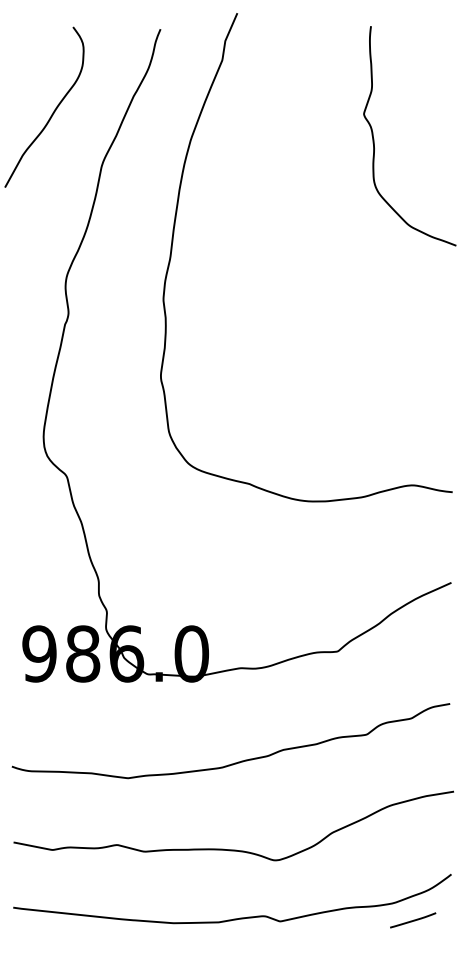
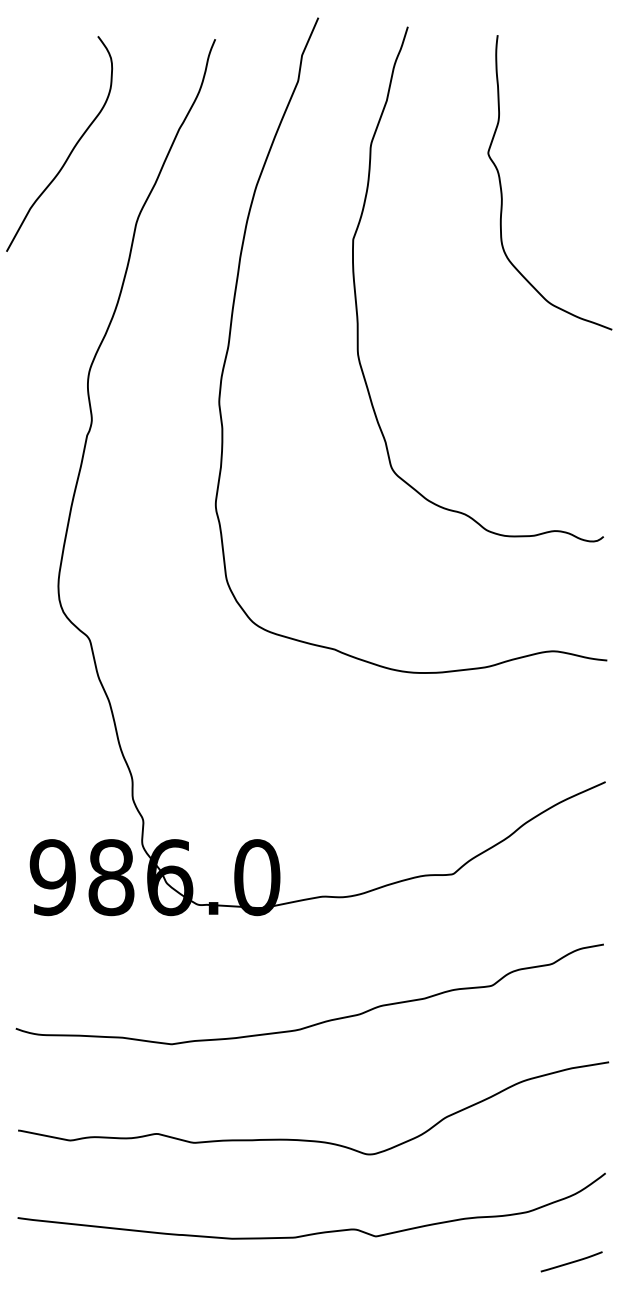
curve: (266, 222) -> (357, 298), added
line: (413, 920) -> (572, 1261), moved

